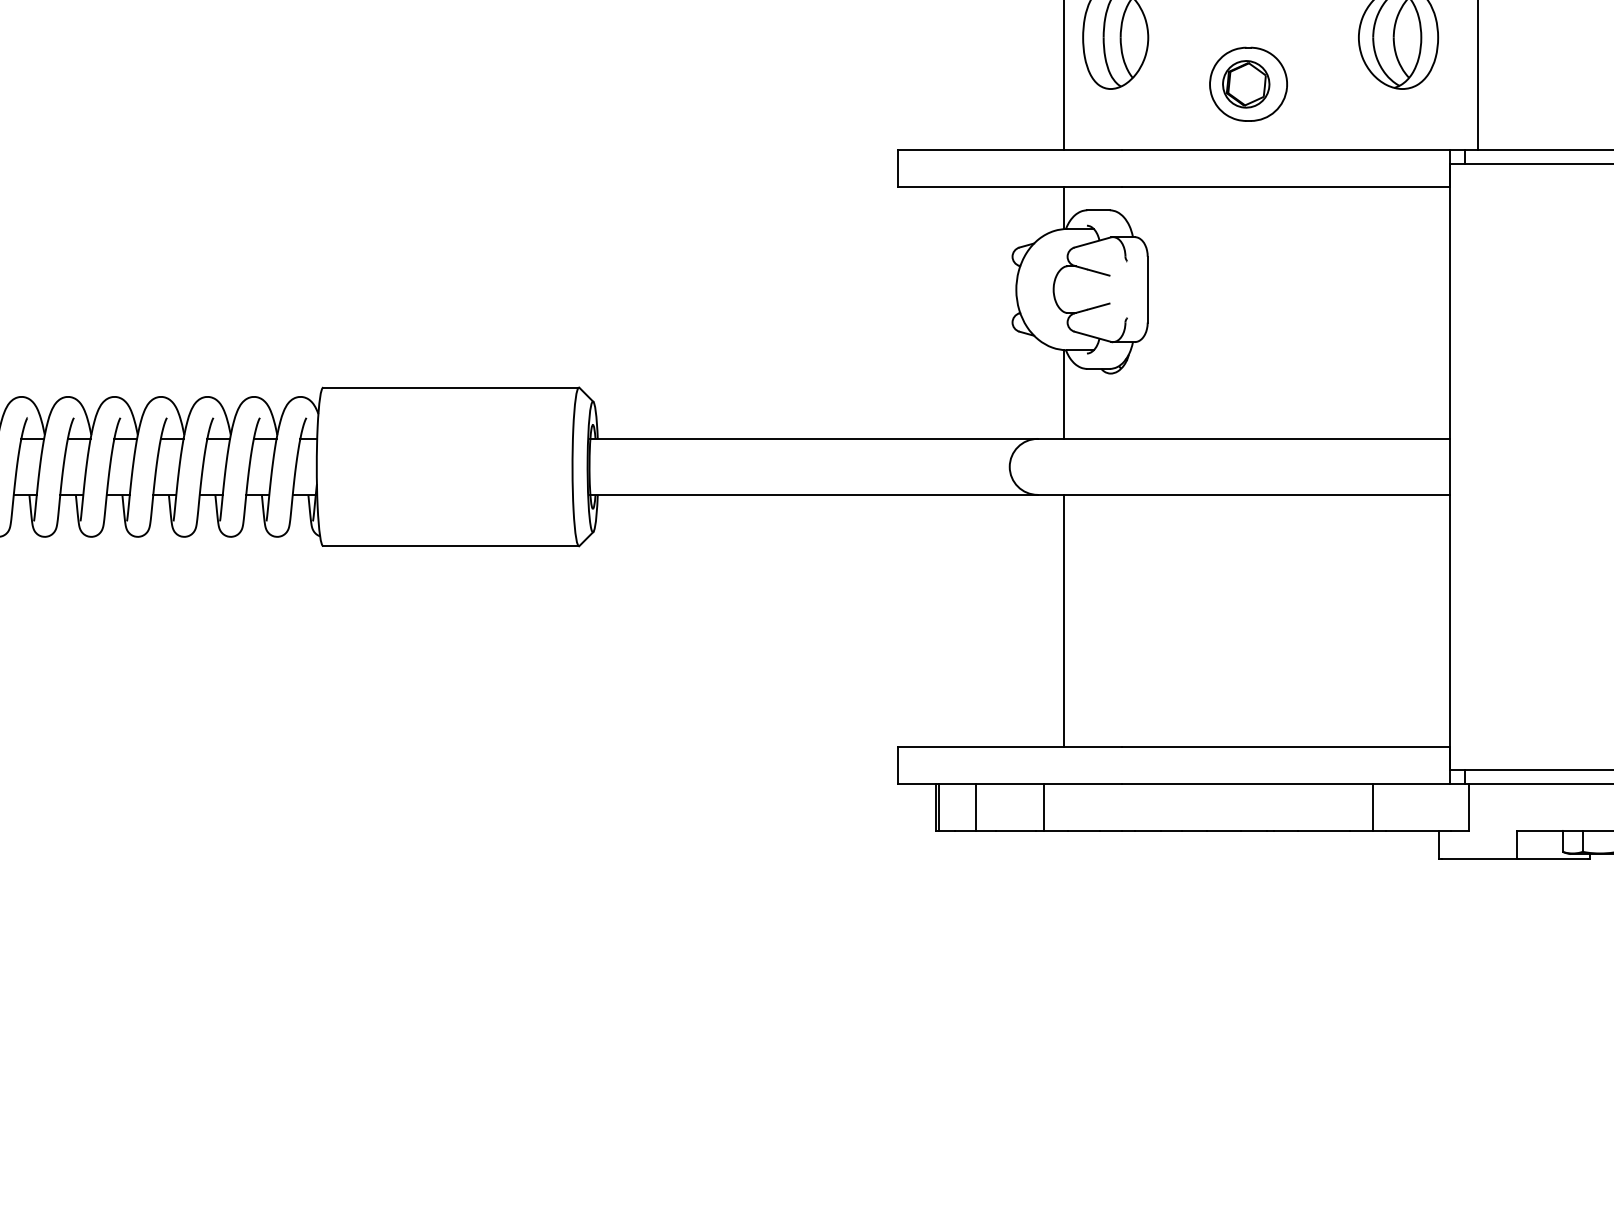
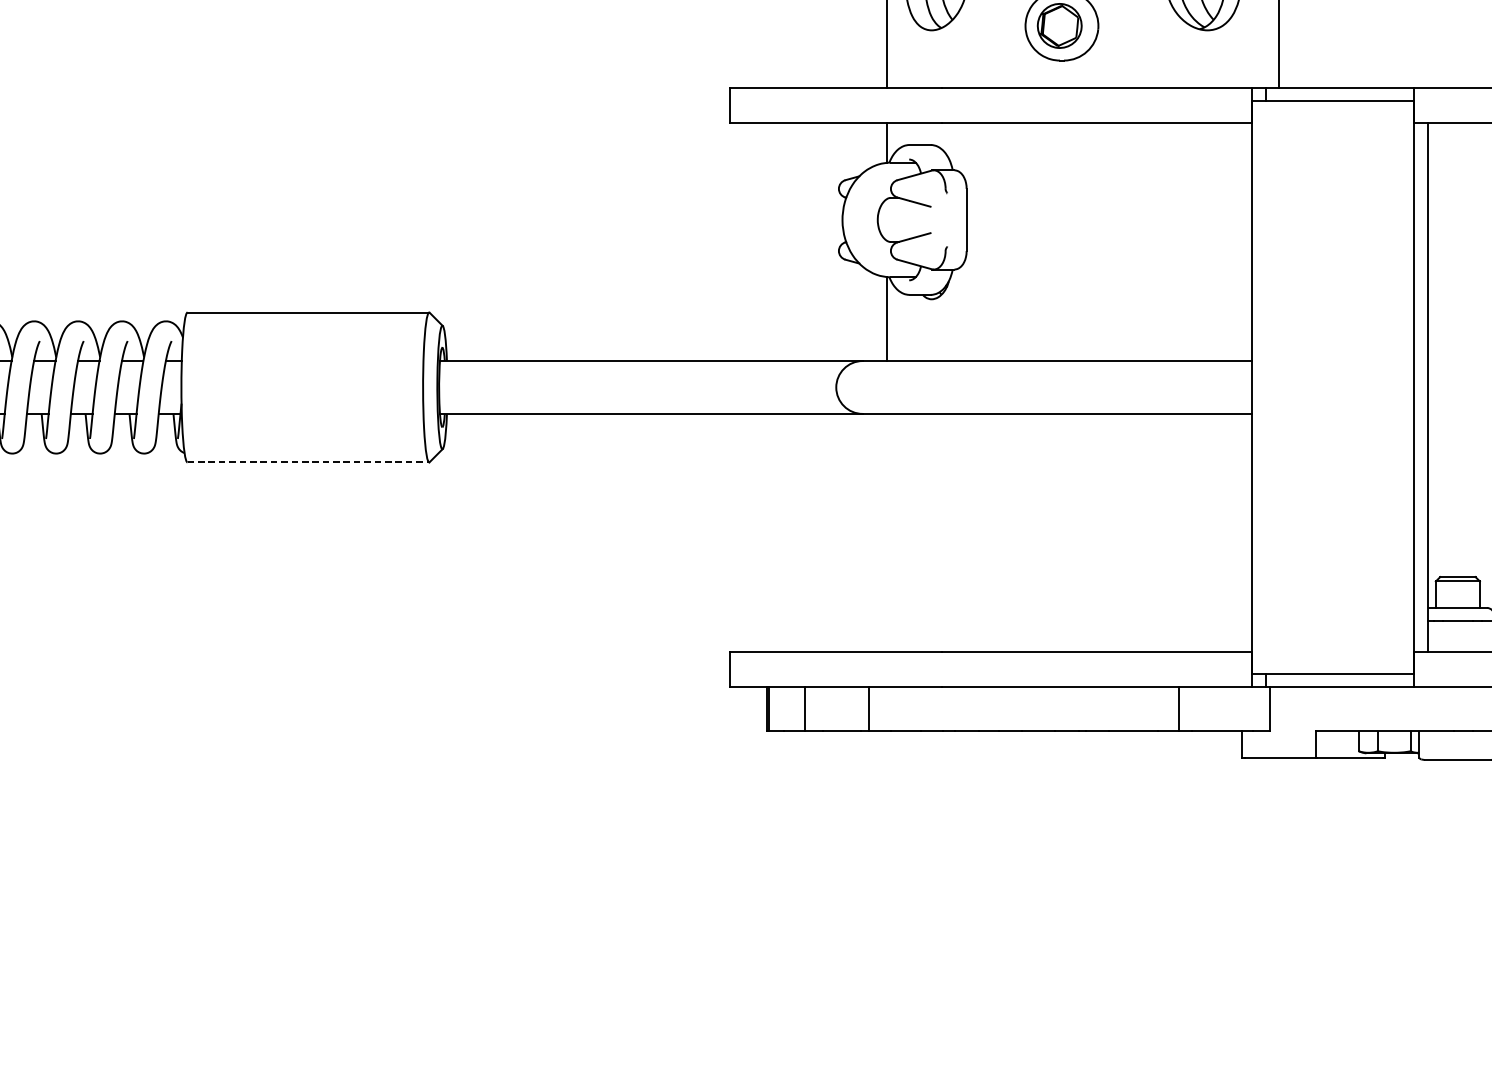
line: (451, 546) -> (308, 462), solid -> dashed
line: (1063, 620) -> (887, 532), removed

